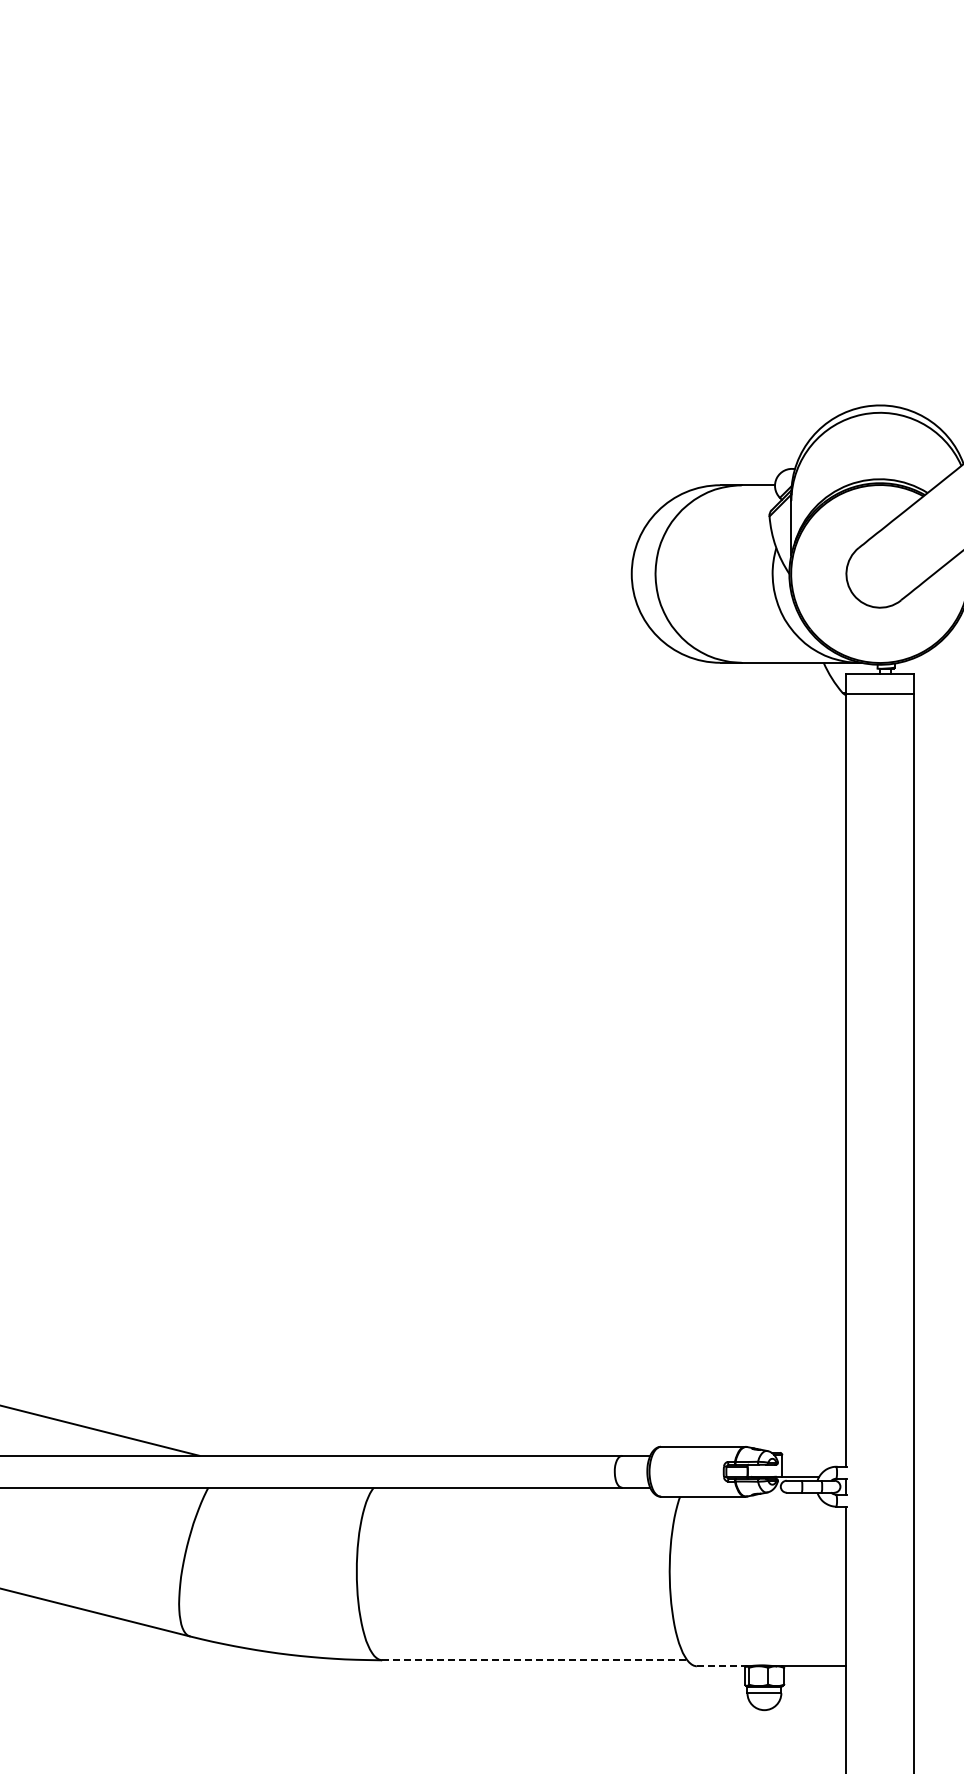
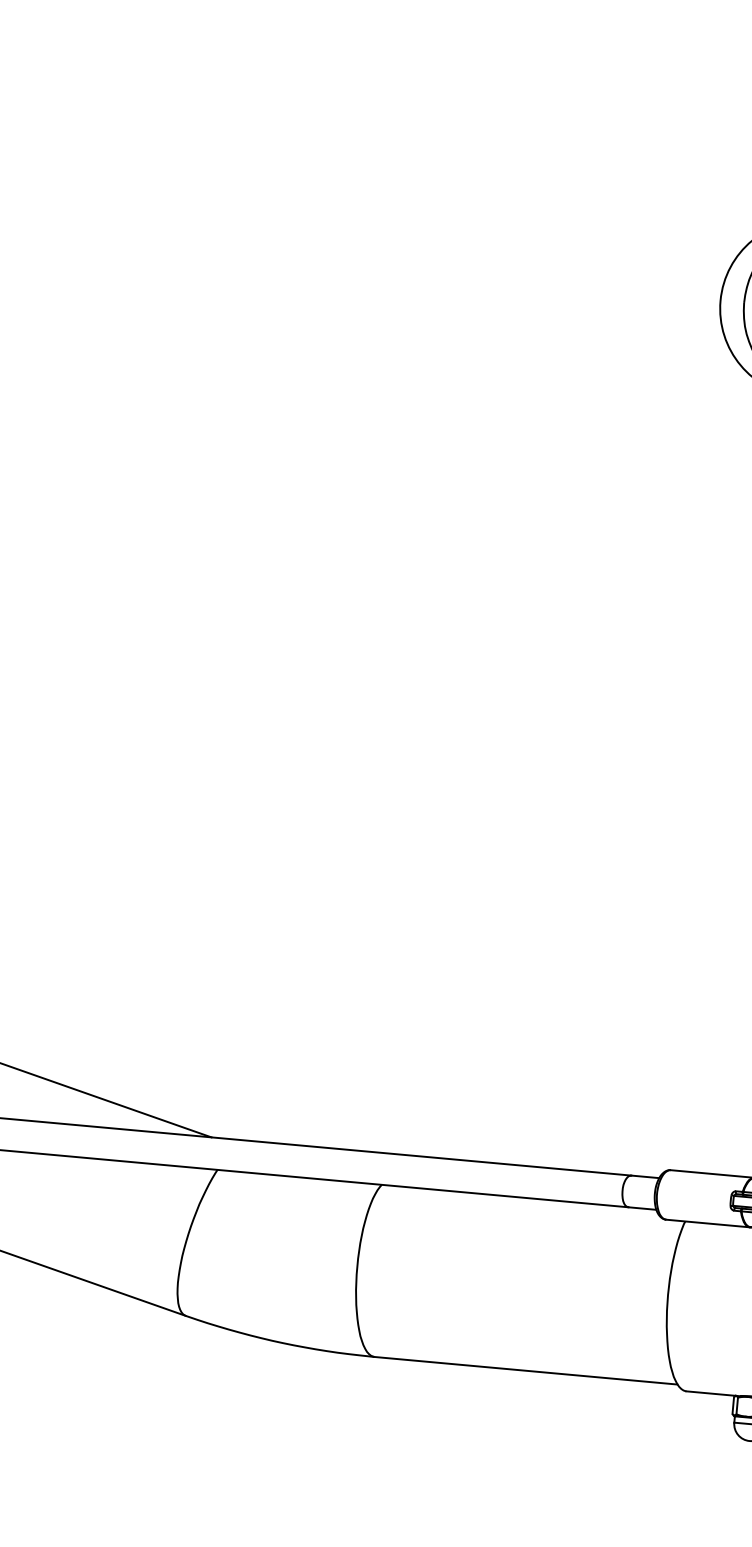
line: (534, 1660) -> (525, 1370), dashed -> solid
line: (721, 1666) -> (710, 1393), dashed -> solid

